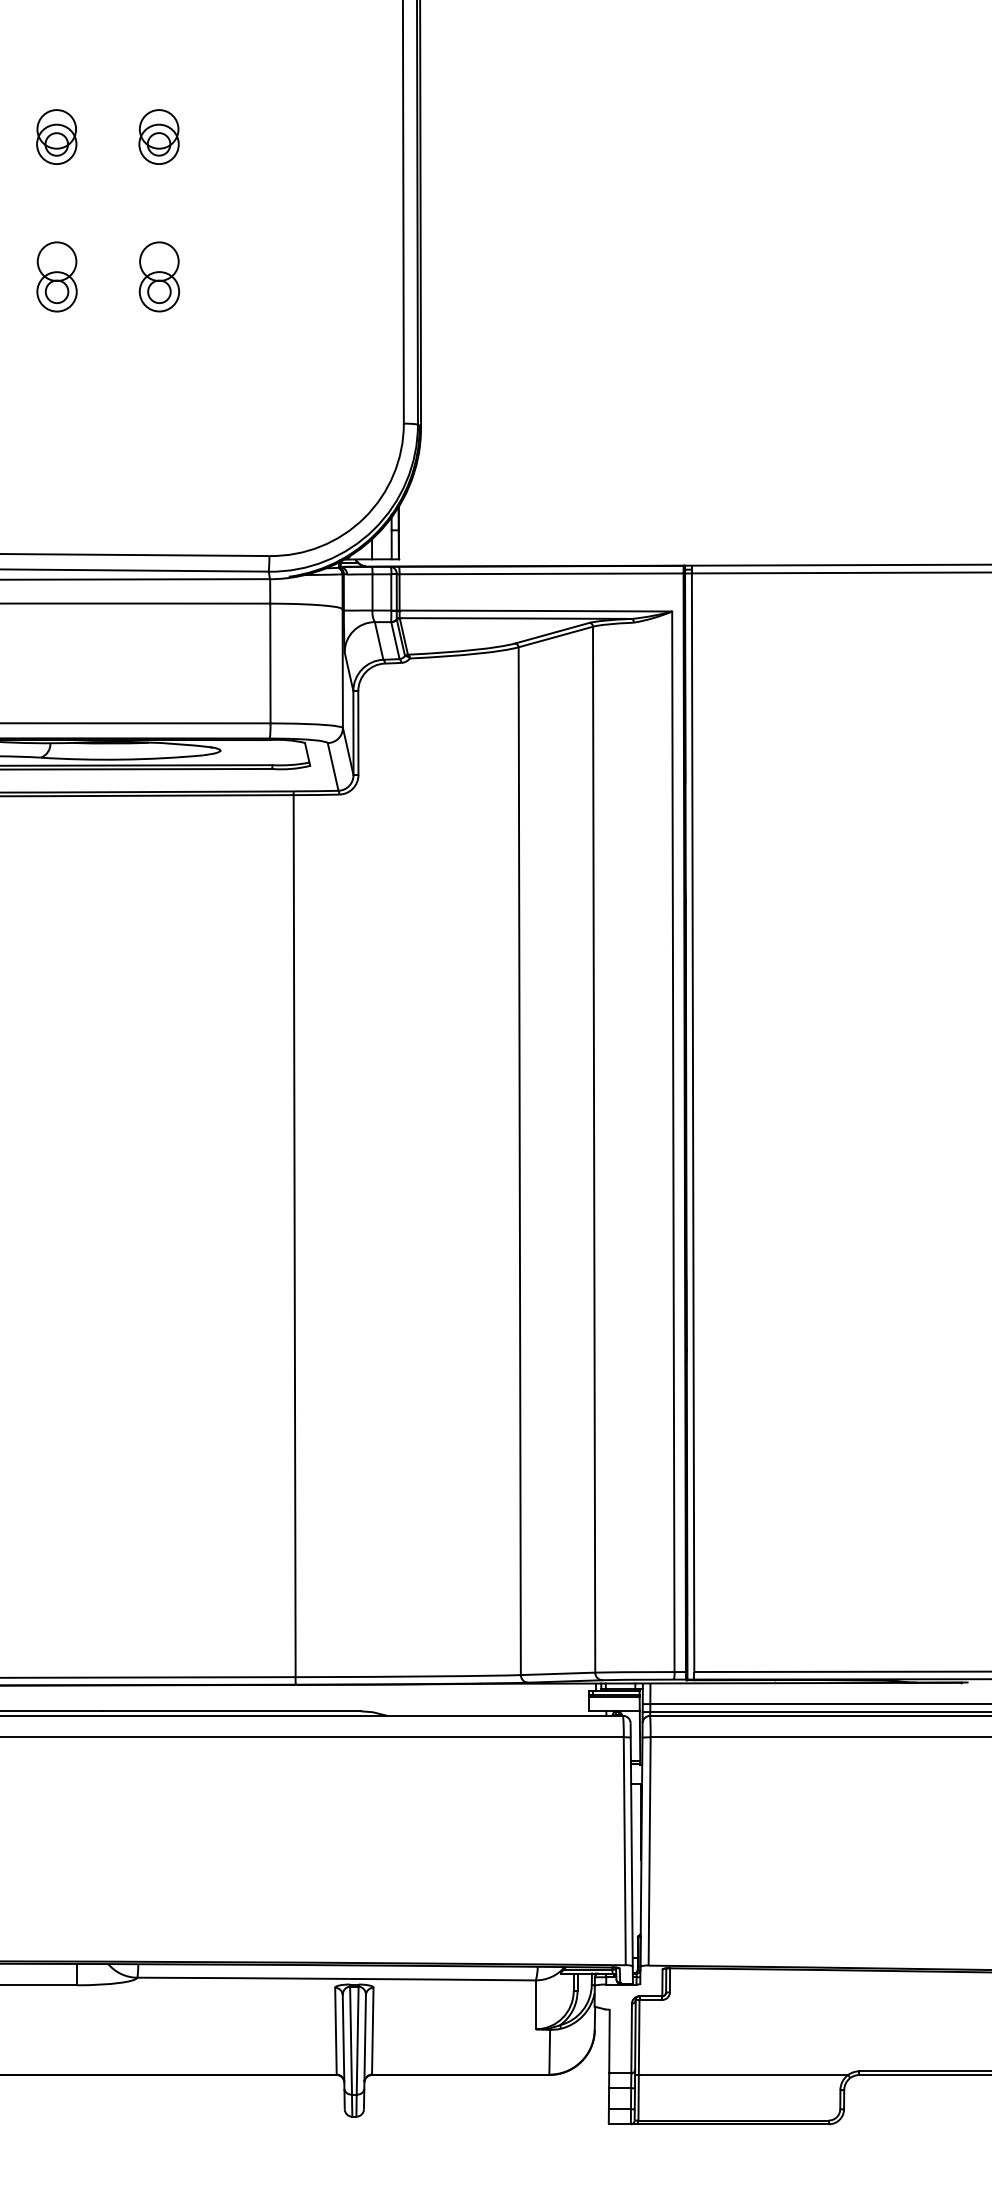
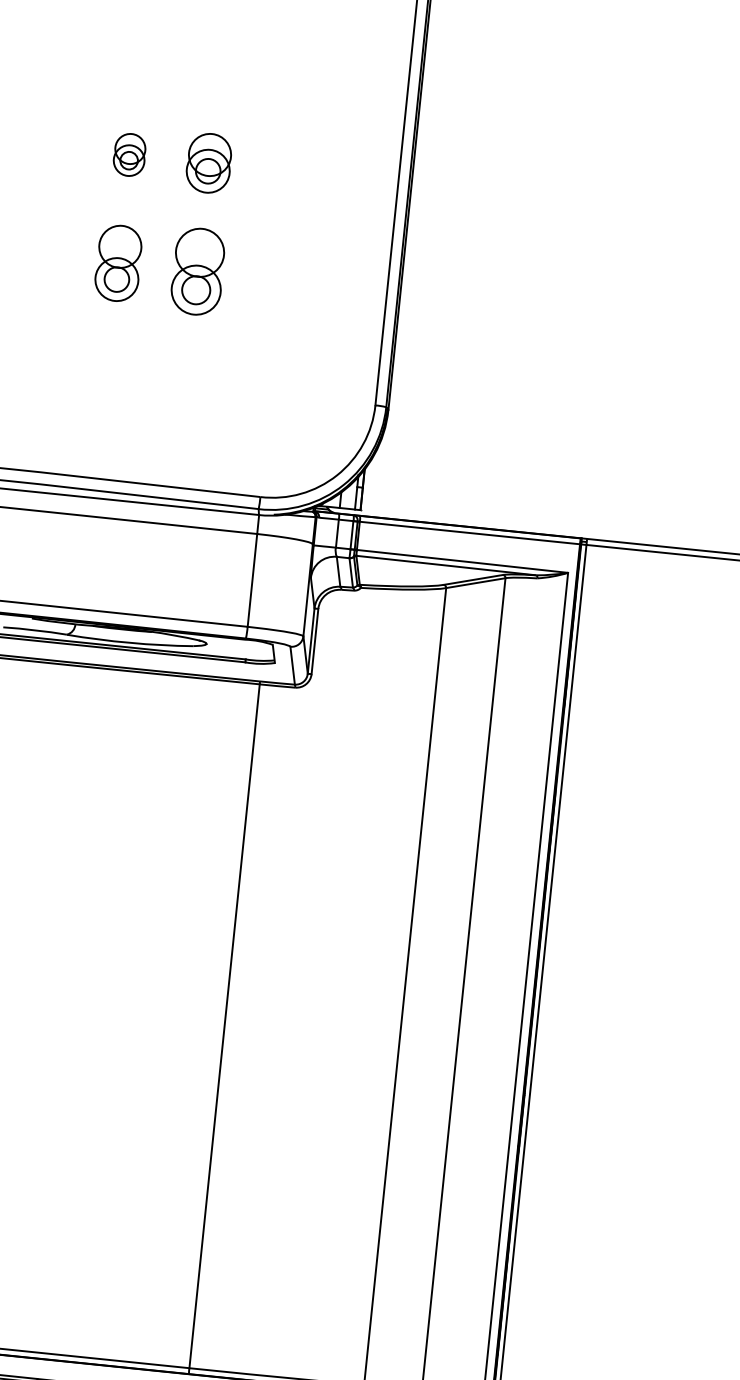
part: (158, 136) -> (208, 162), size x1.4
part: (56, 276) -> (118, 263), size x1.4
part: (158, 276) -> (197, 271), size x1.6

